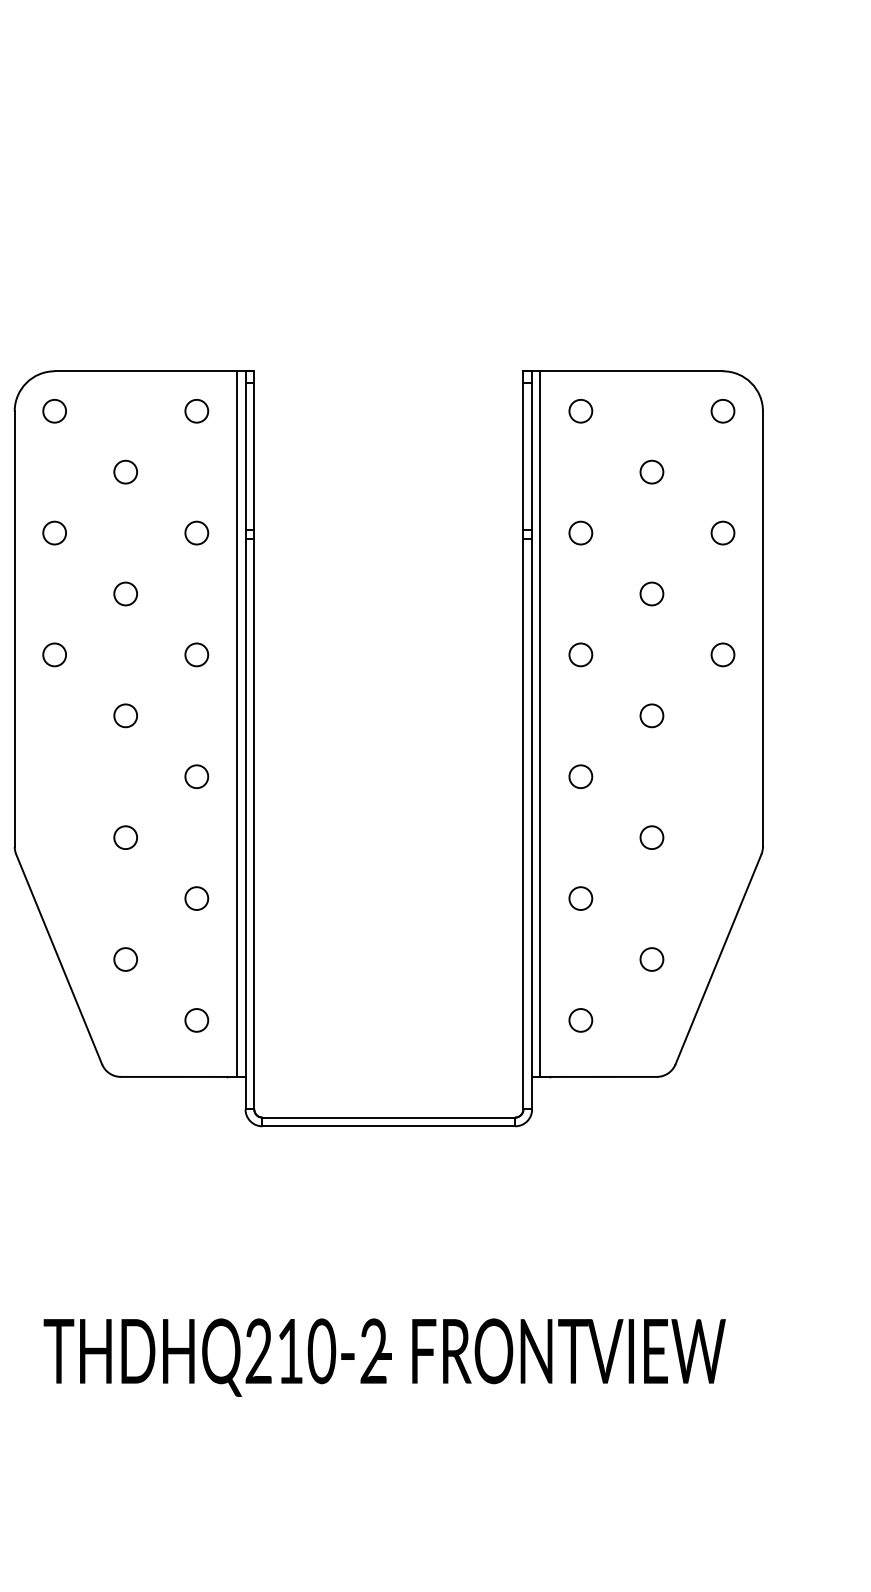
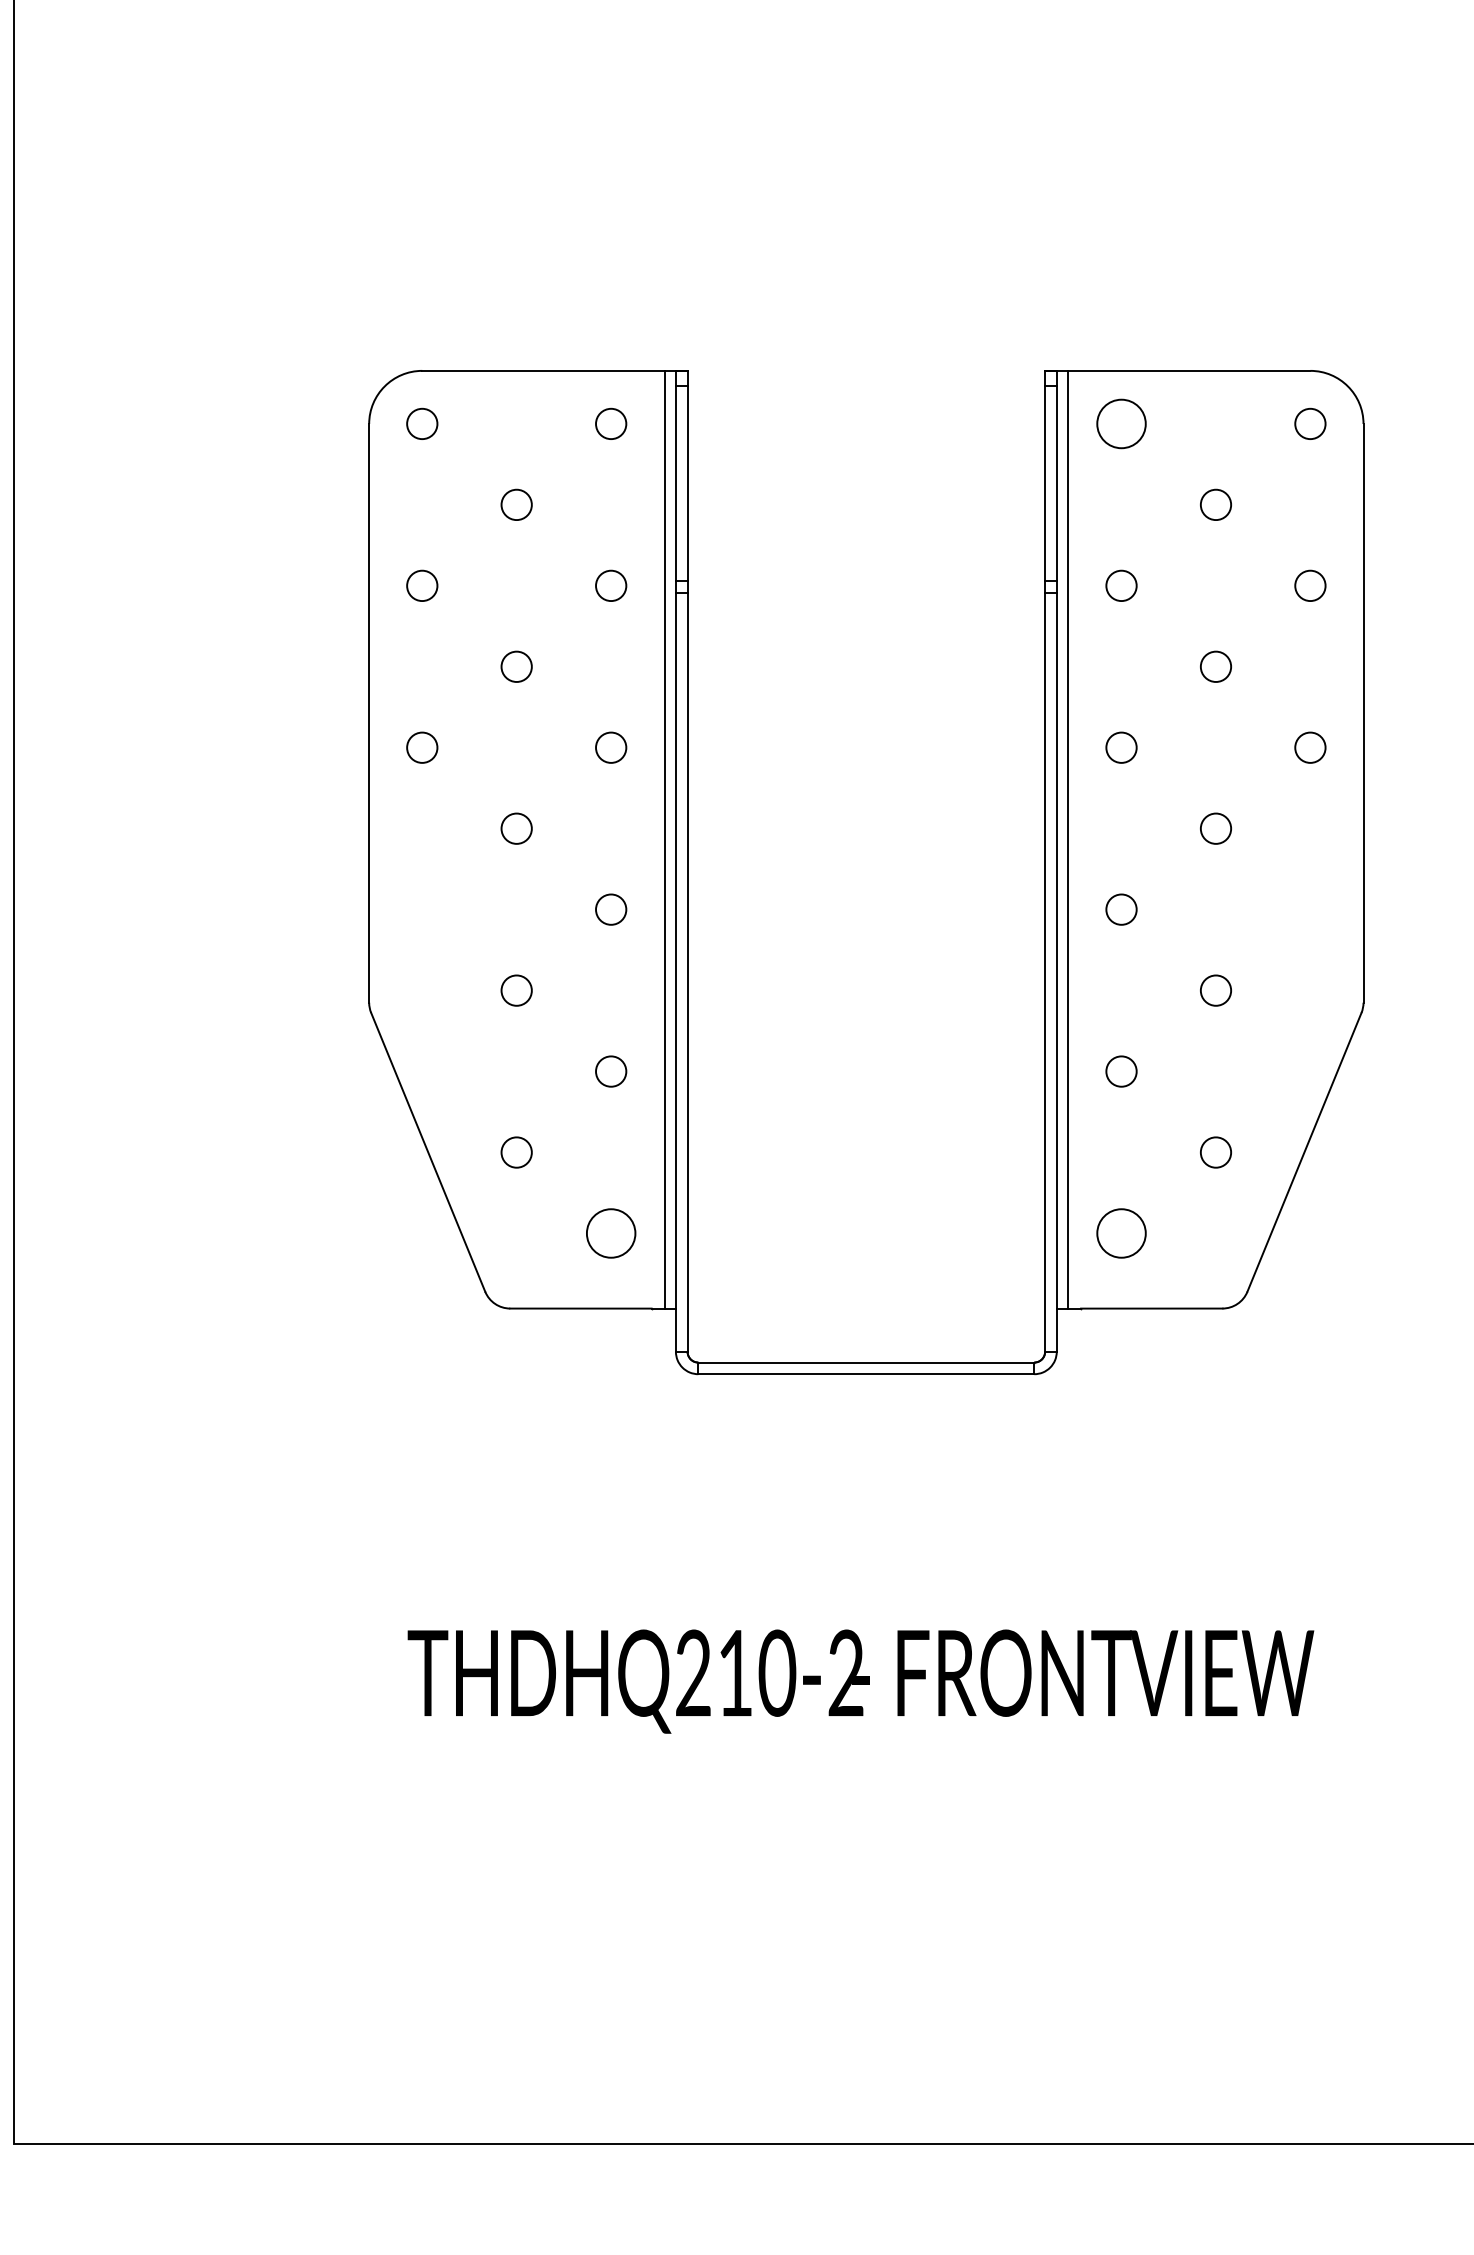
circle: (580, 410) -> (1121, 423), size x1.6
circle: (197, 1020) -> (611, 1233), size x1.6
circle: (580, 1020) -> (1121, 1233), size x1.6

